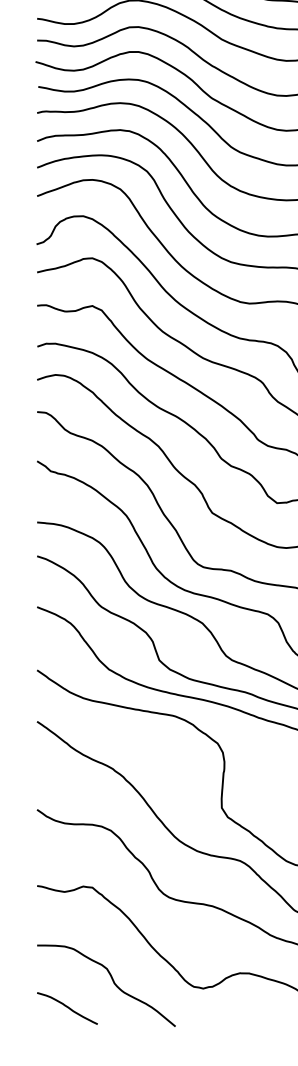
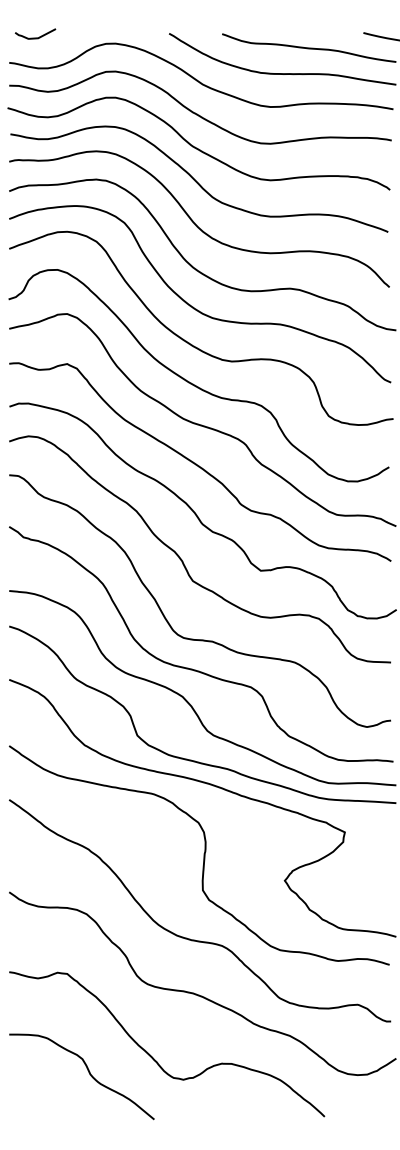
curve: (66, 1007) -> (40, 1099), removed

